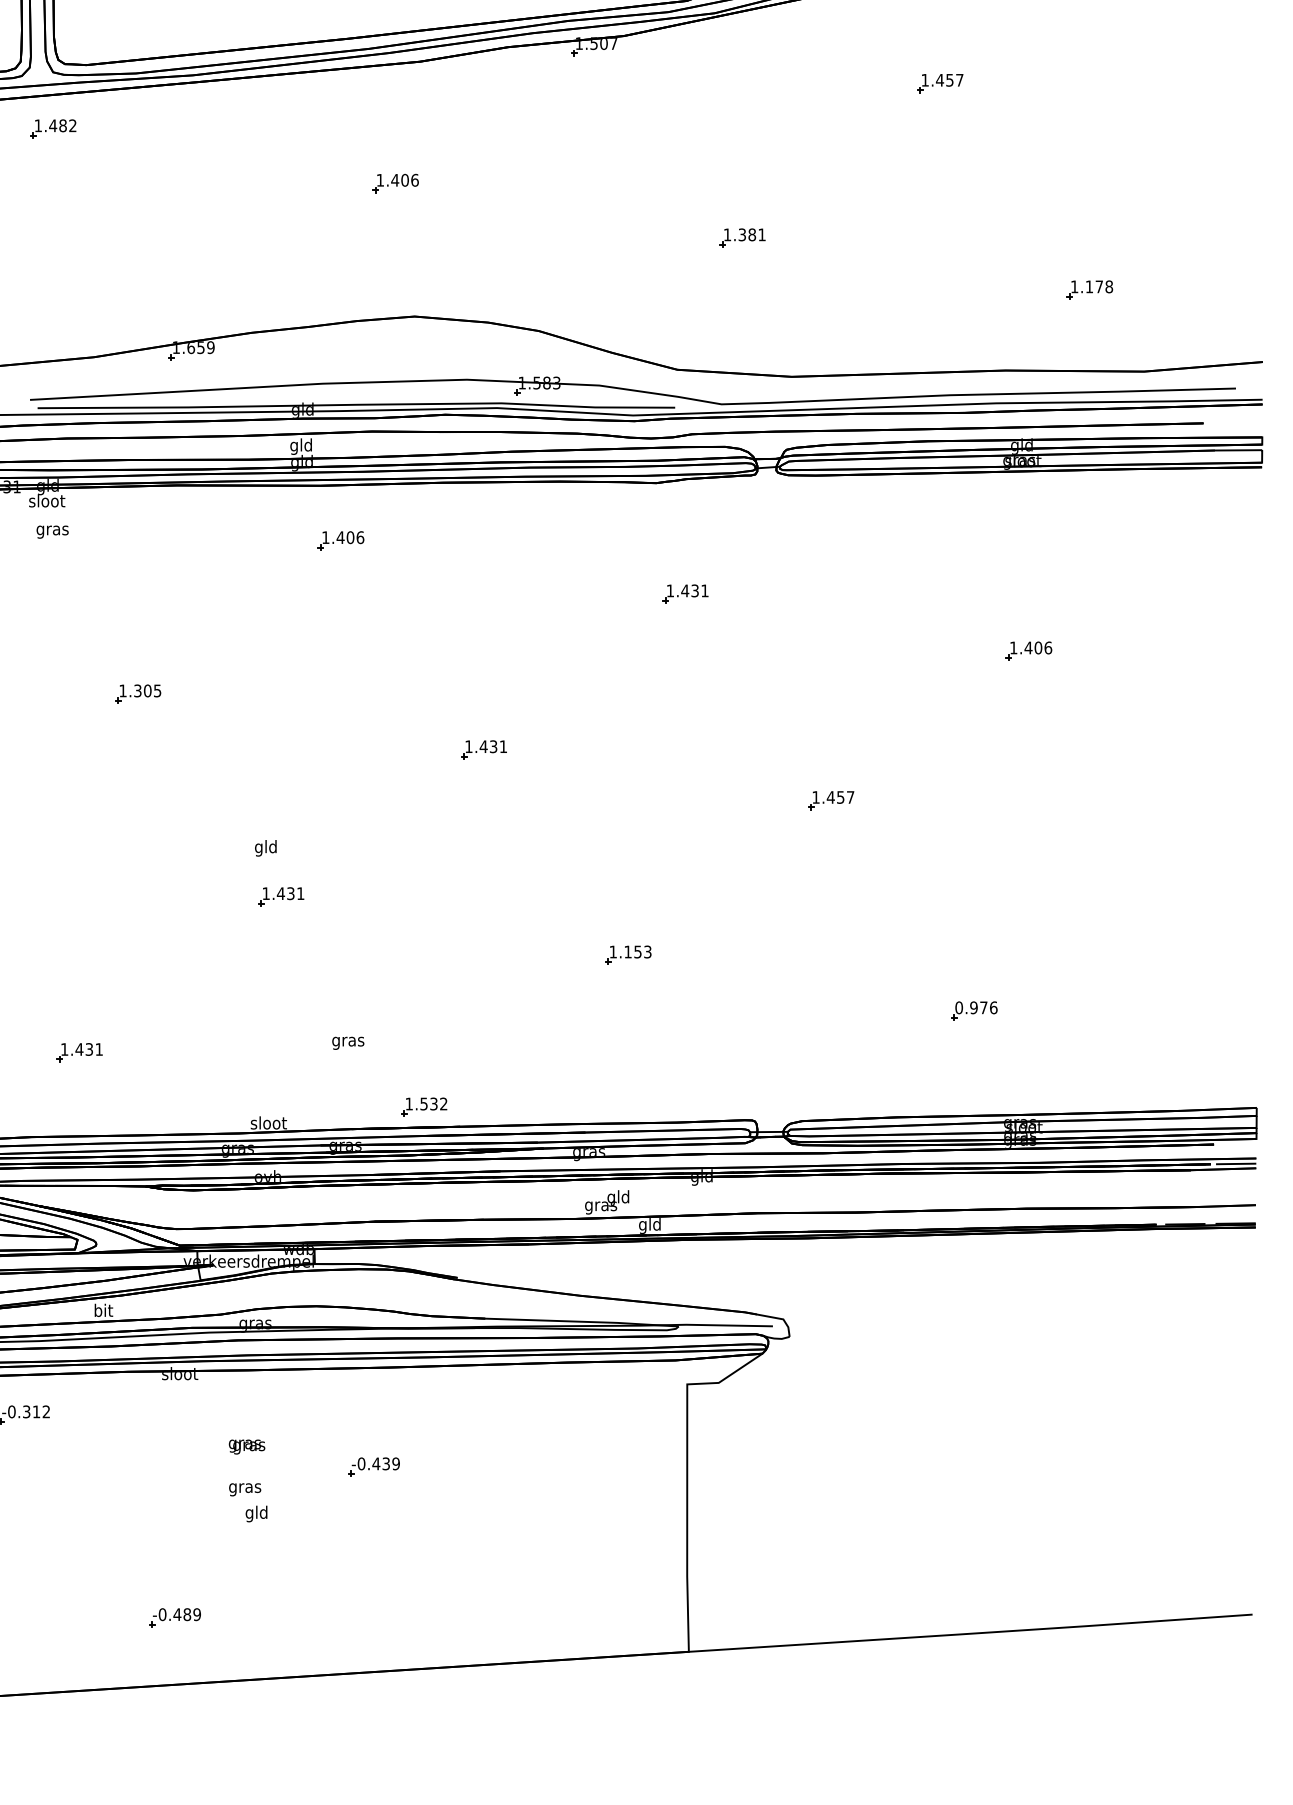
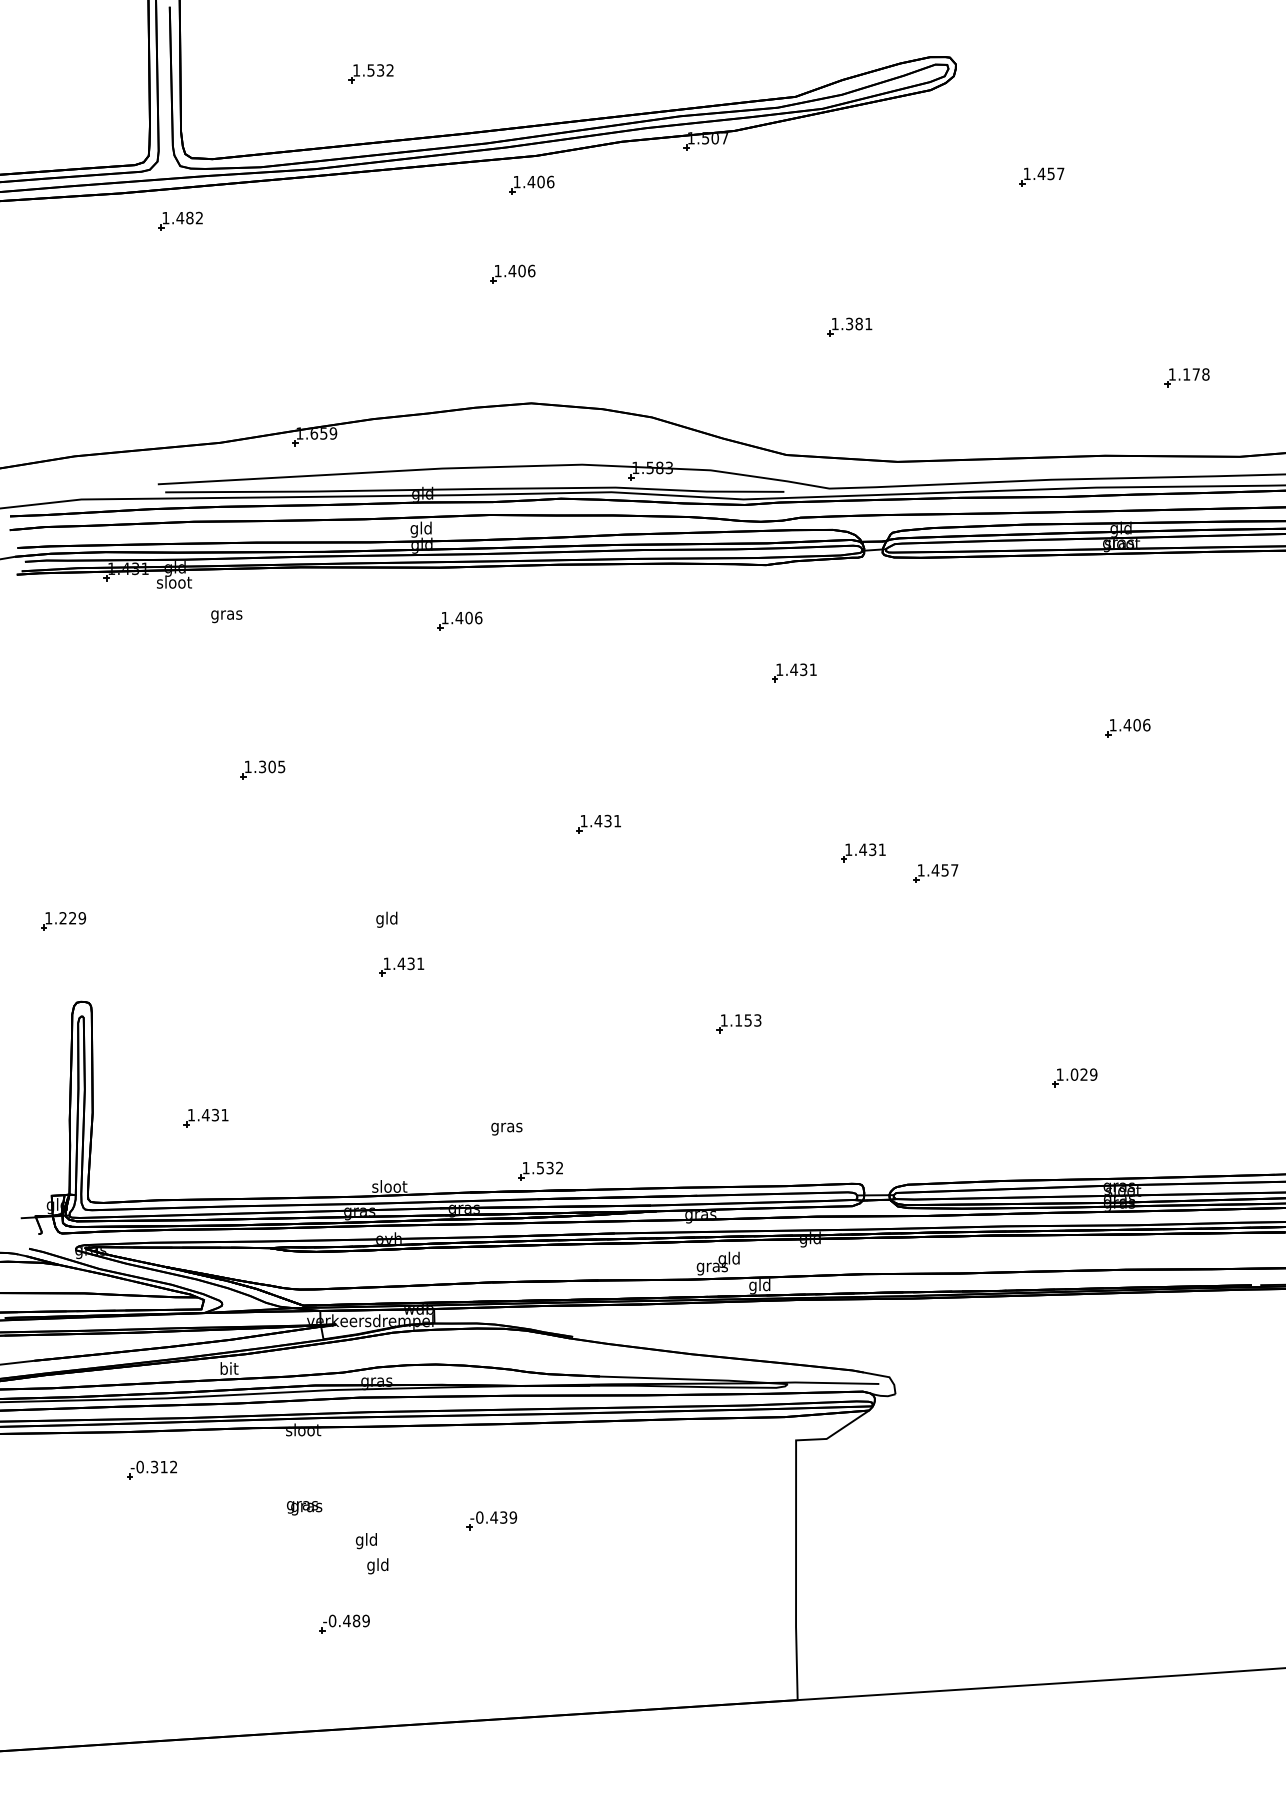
part: (414, 91) -> (531, 184), added
text: (52, 531) -> (226, 616), moved
part: (756, 779) -> (863, 852), added
text: (975, 1007) -> (1076, 1074), 0.976 -> 1.029
text: (347, 1042) -> (506, 1128), moved
text: (246, 1447) -> (304, 1508), moved
text: (244, 1488) -> (366, 1541), gras -> gld
part: (174, 1617) -> (344, 1623), moved

